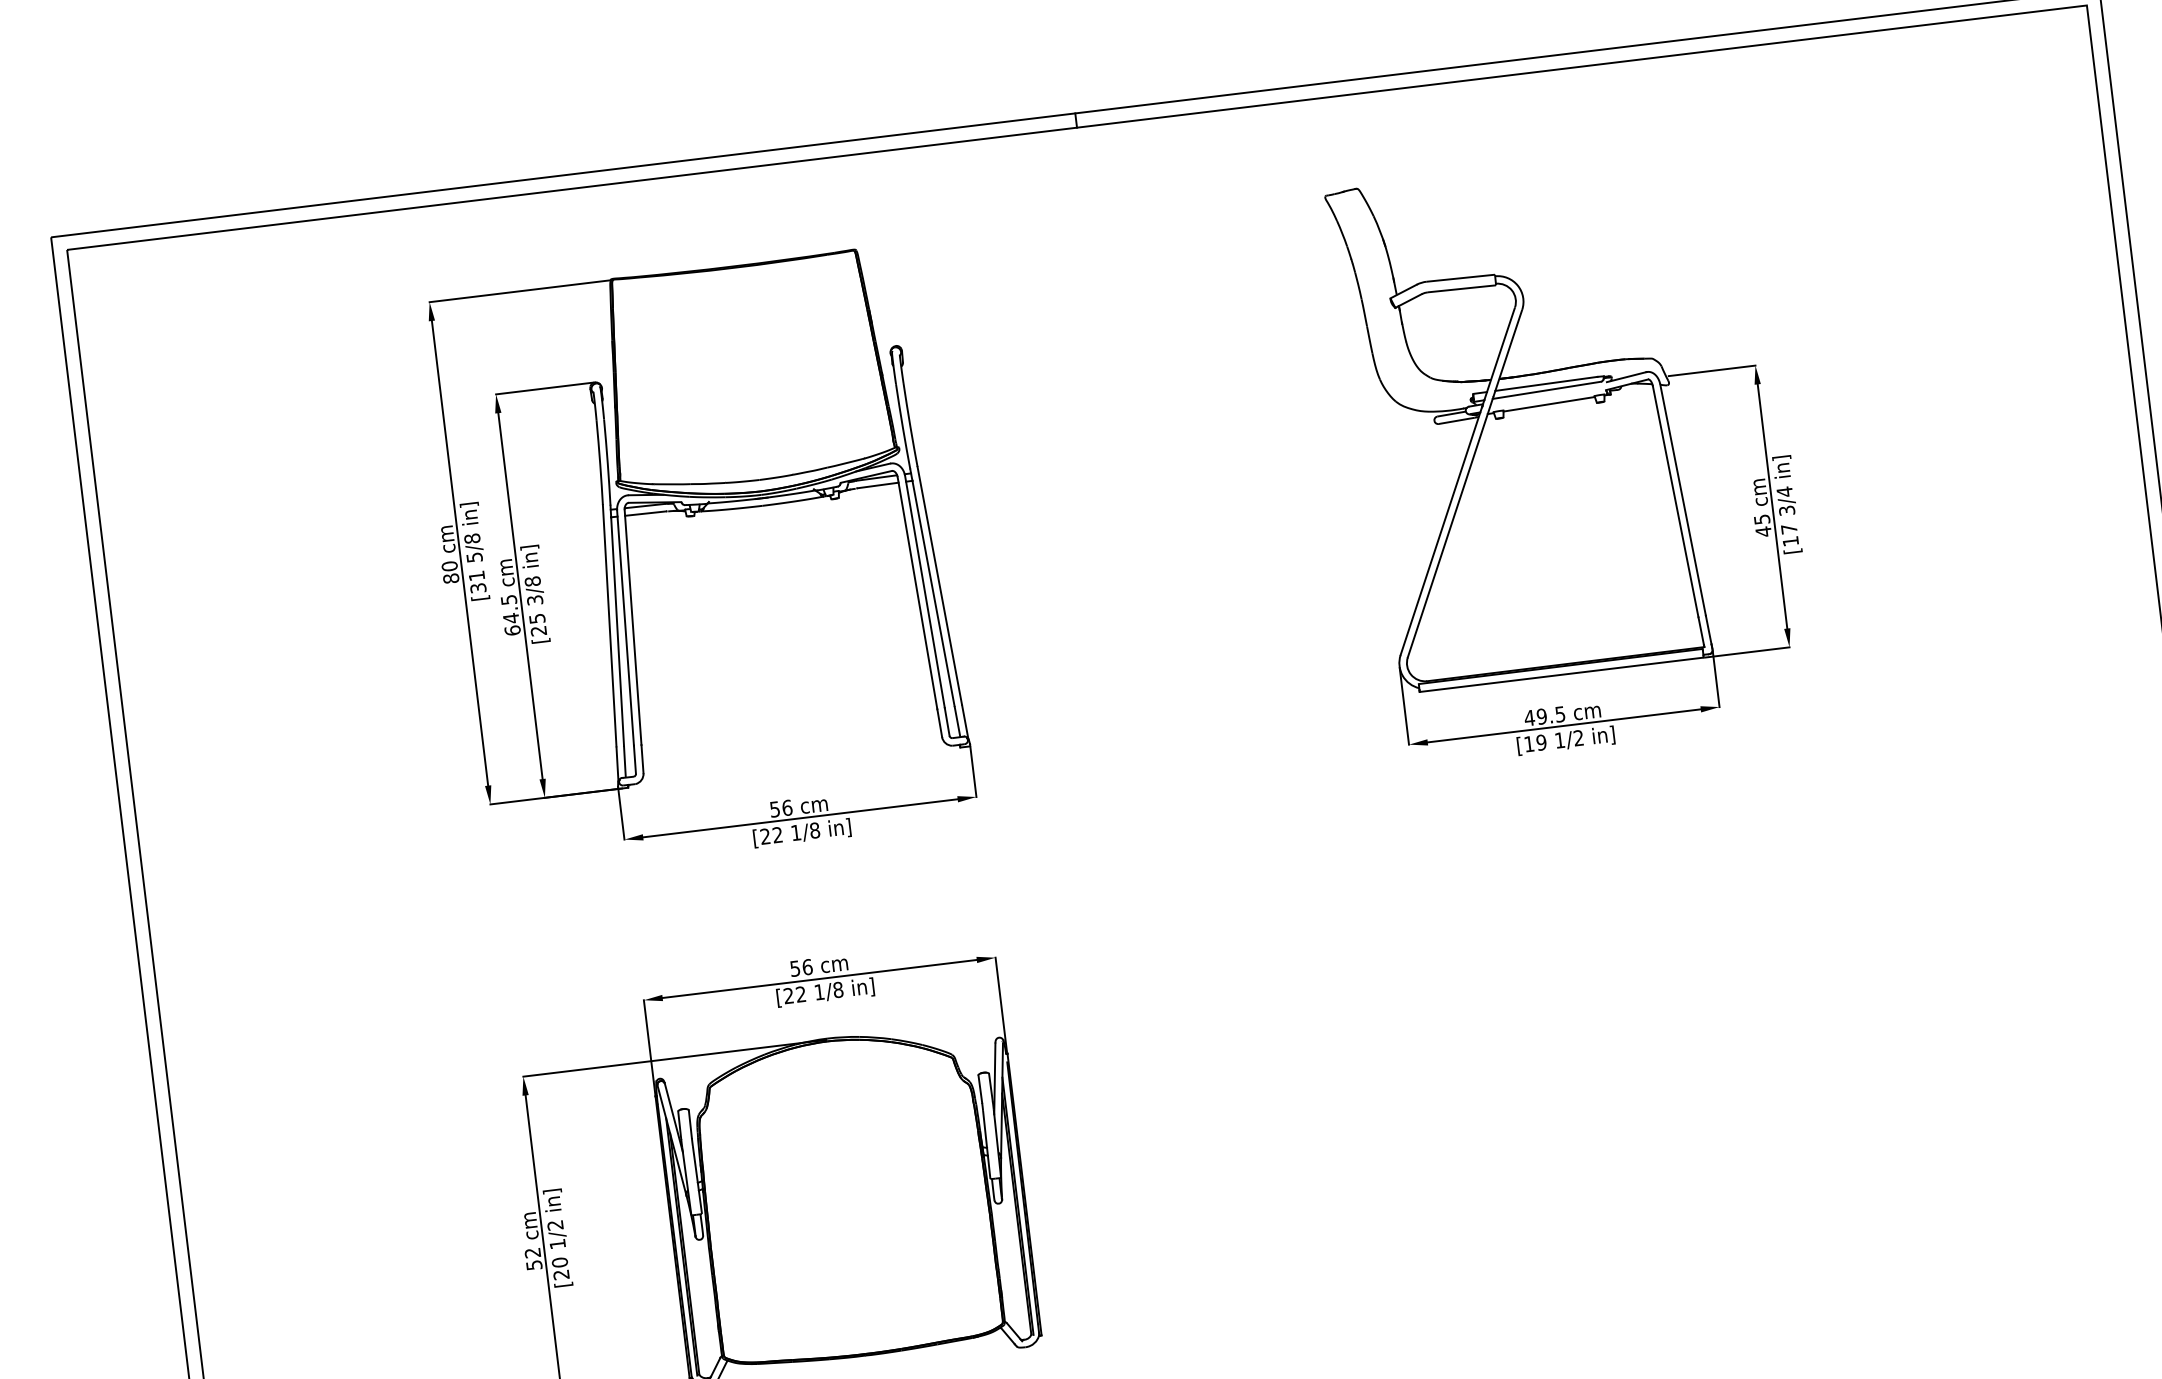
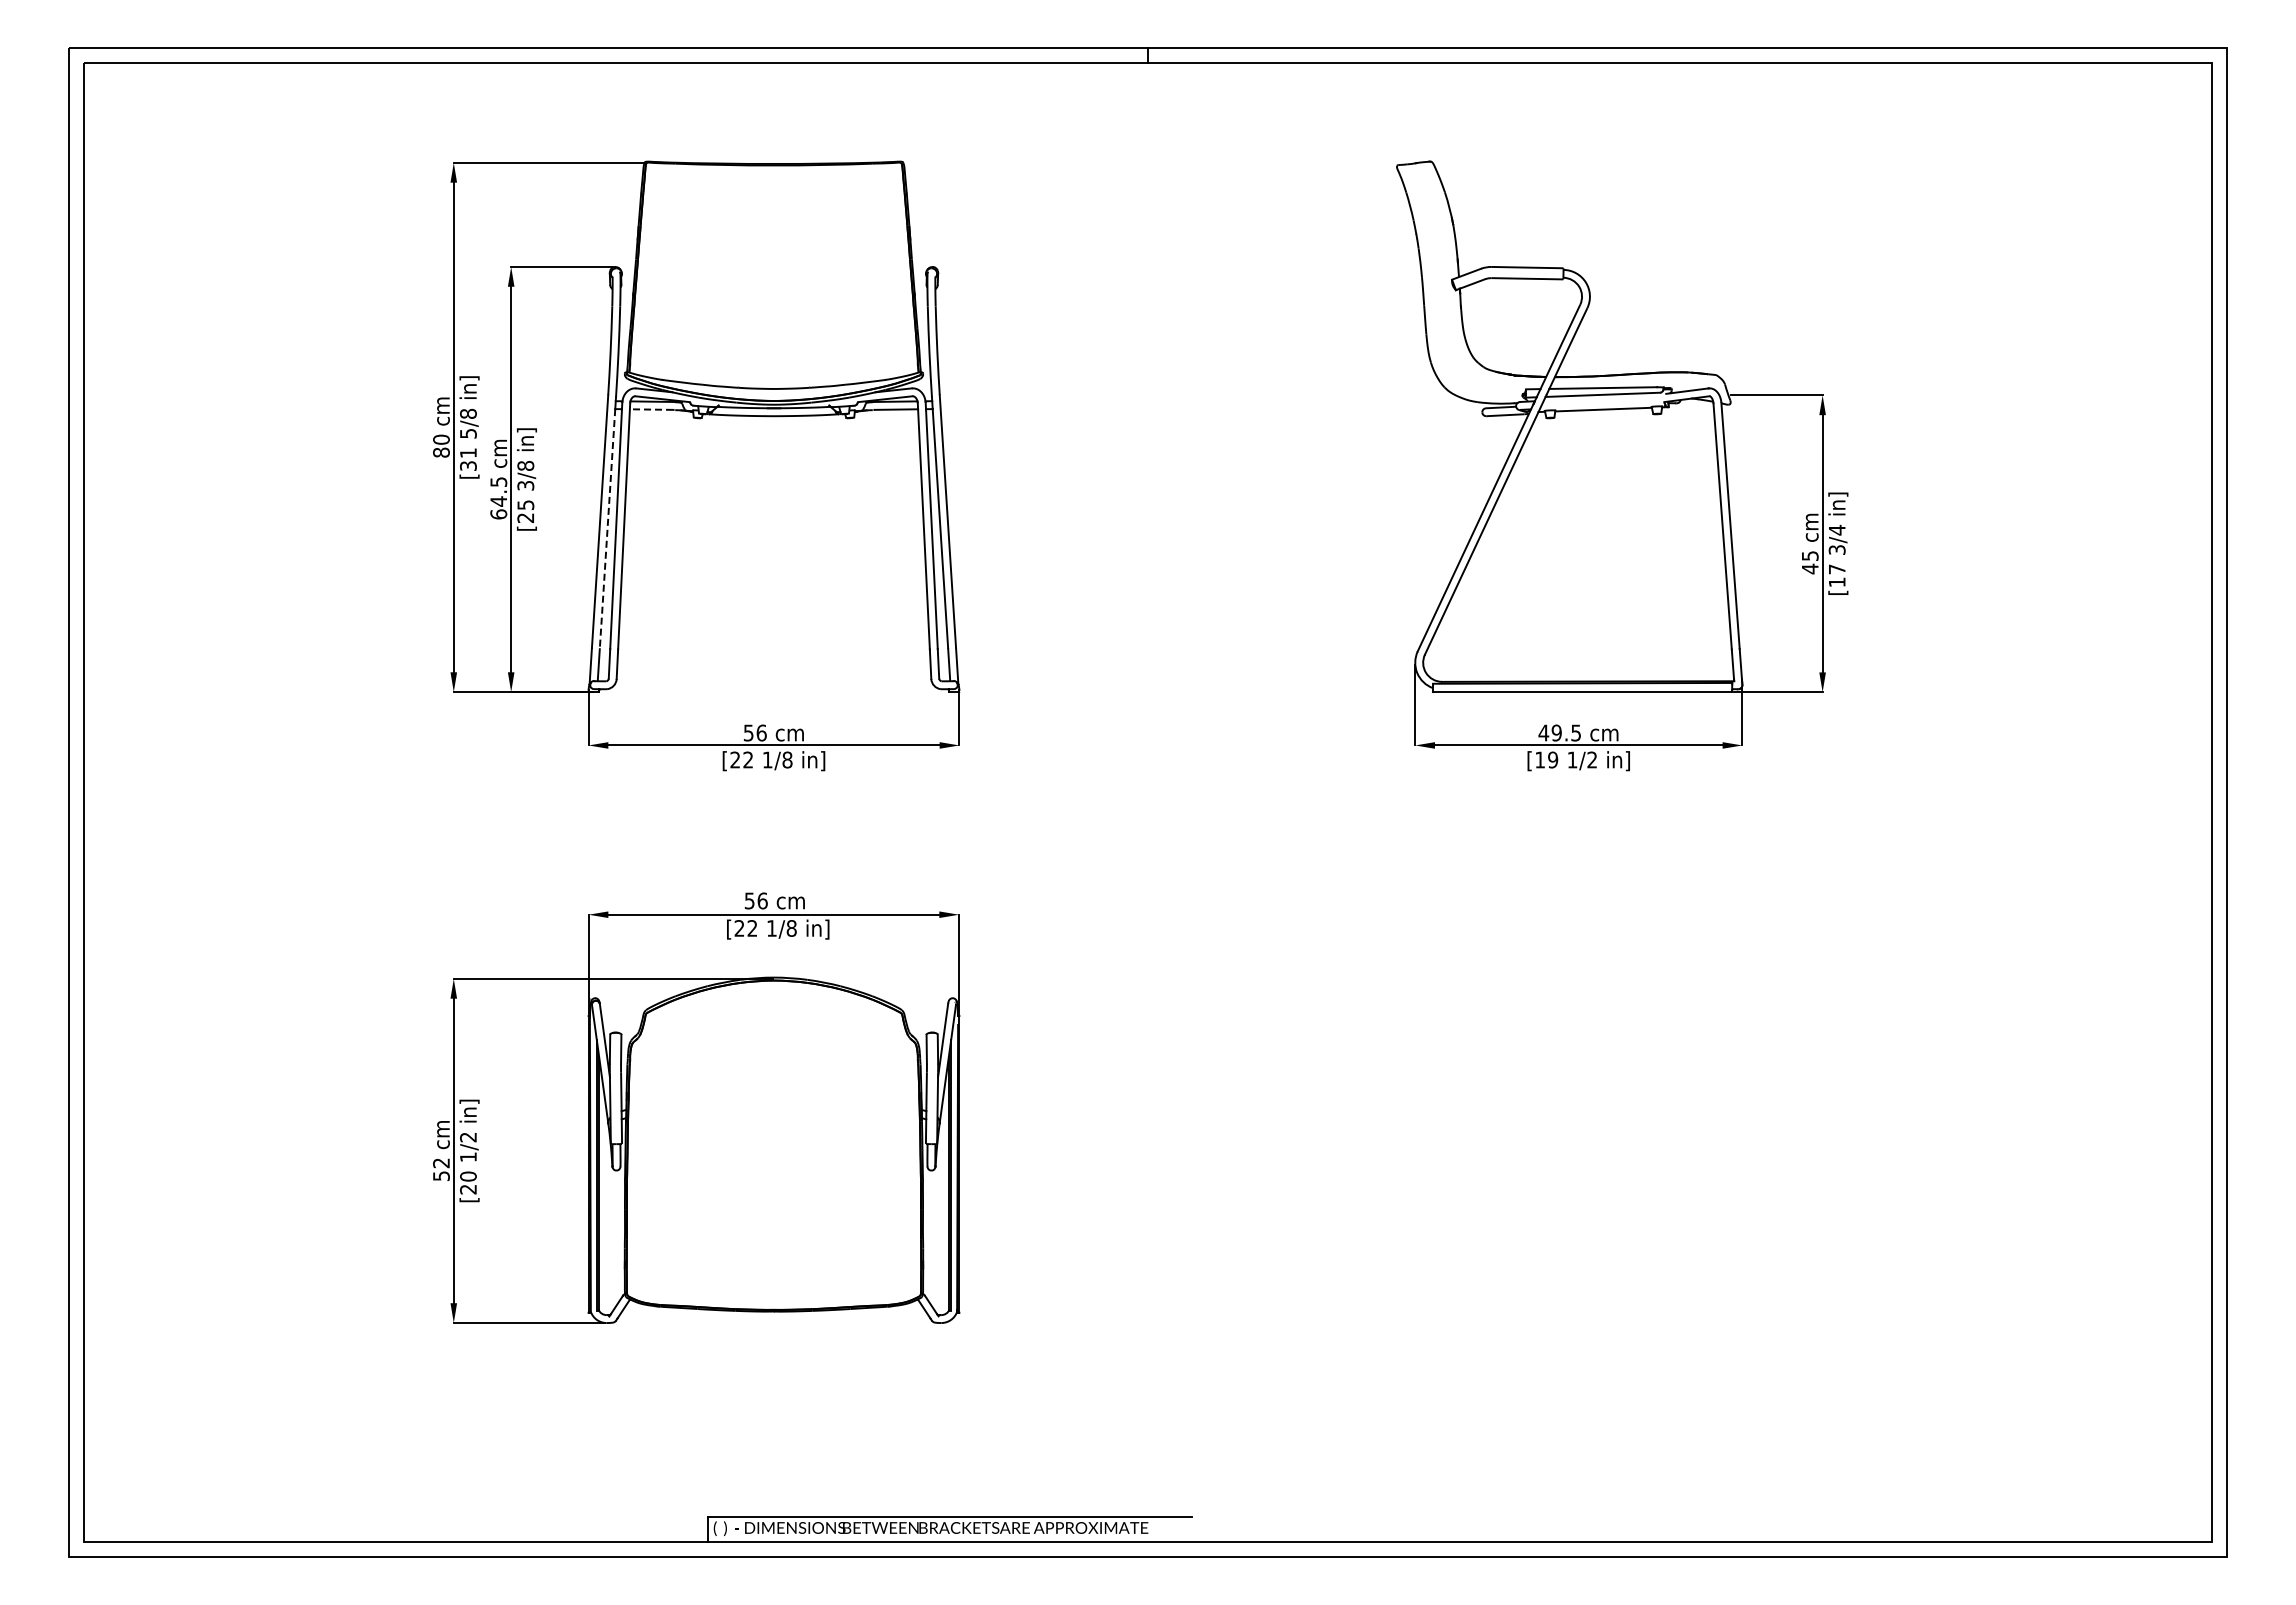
line: (645, 513) -> (651, 409), solid -> dashed
line: (617, 631) -> (607, 528), solid -> dashed

